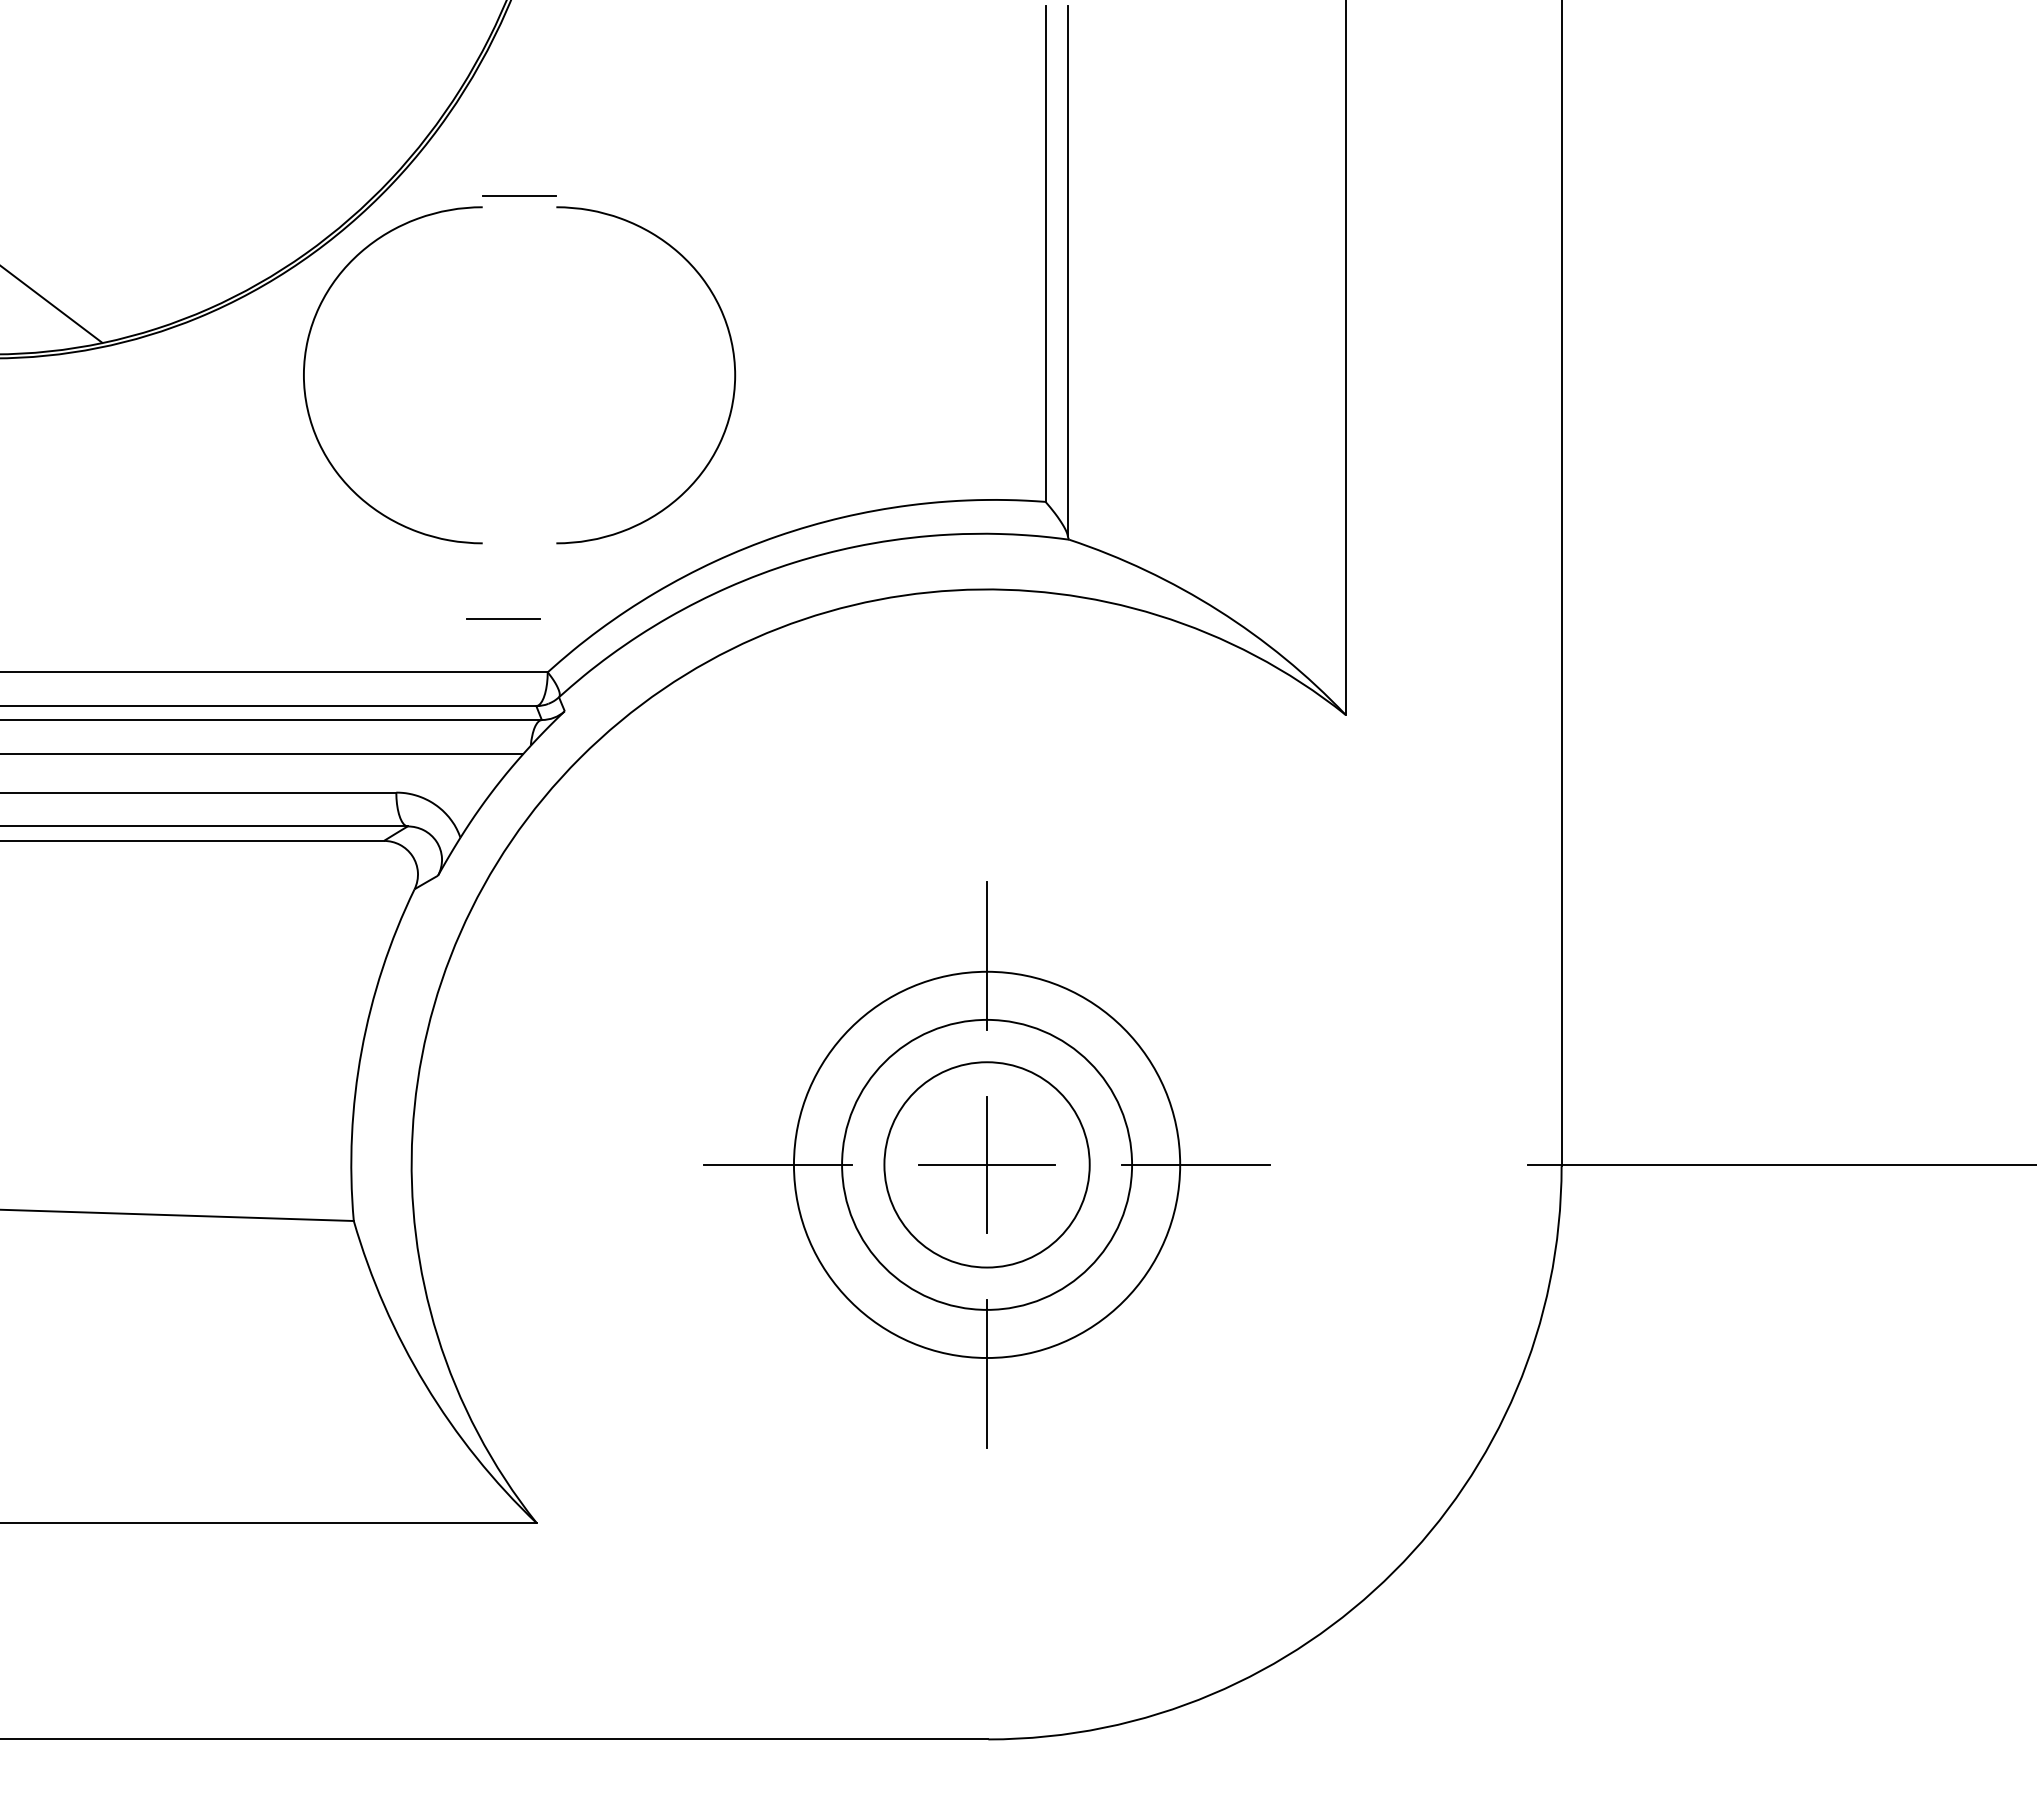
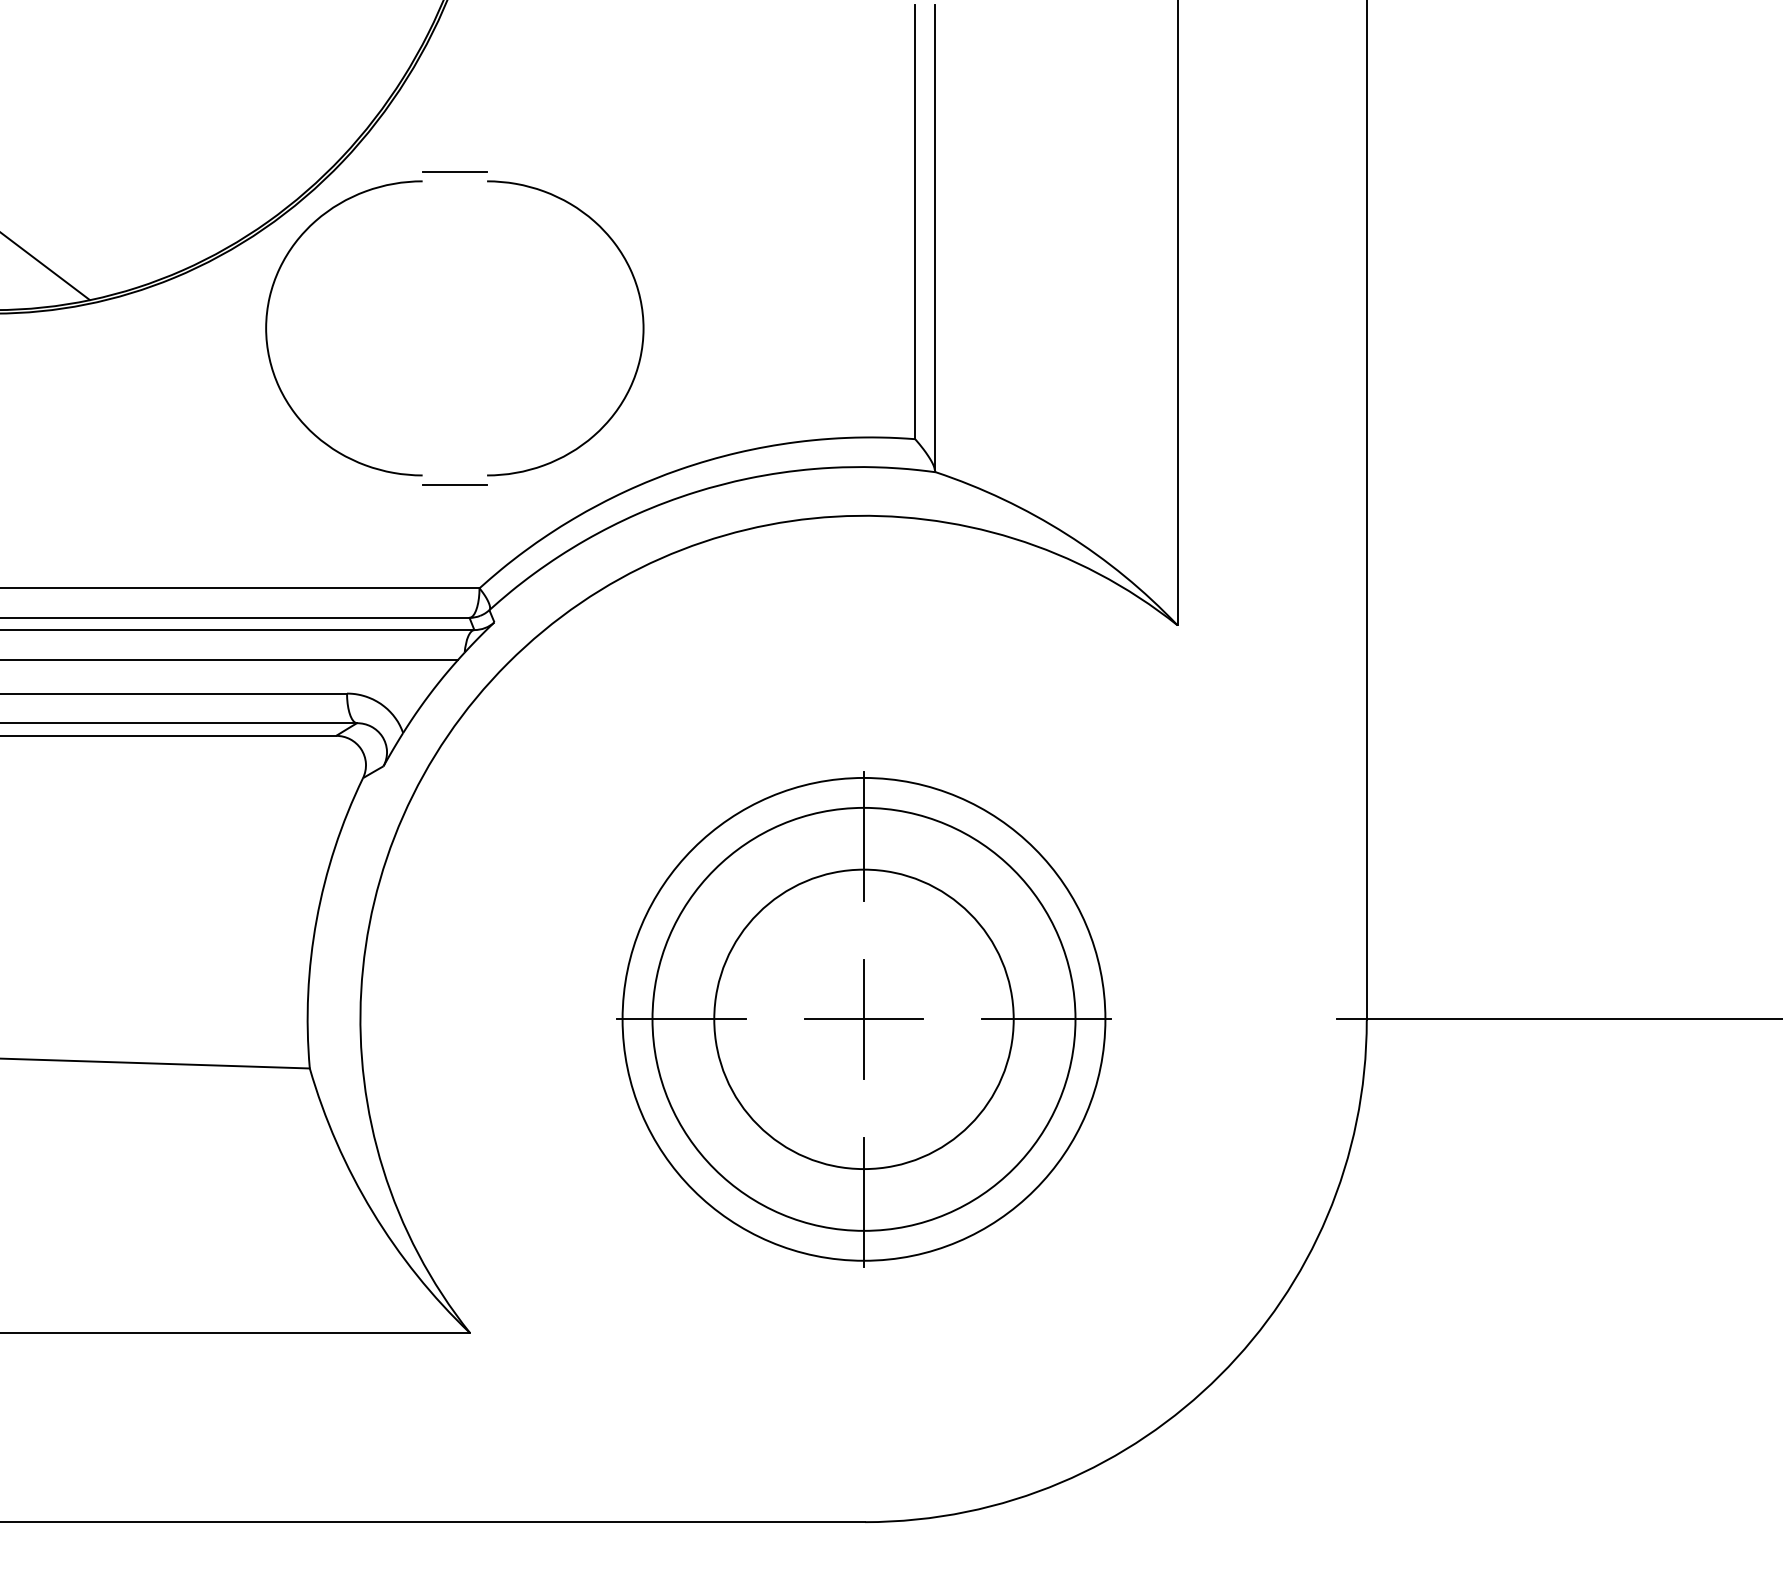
line: (503, 618) -> (454, 484), moved
circle: (986, 1164) -> (863, 1019), size x1.43
circle: (986, 1164) -> (863, 1019), size x1.67
circle: (986, 1164) -> (863, 1019), size x1.67

